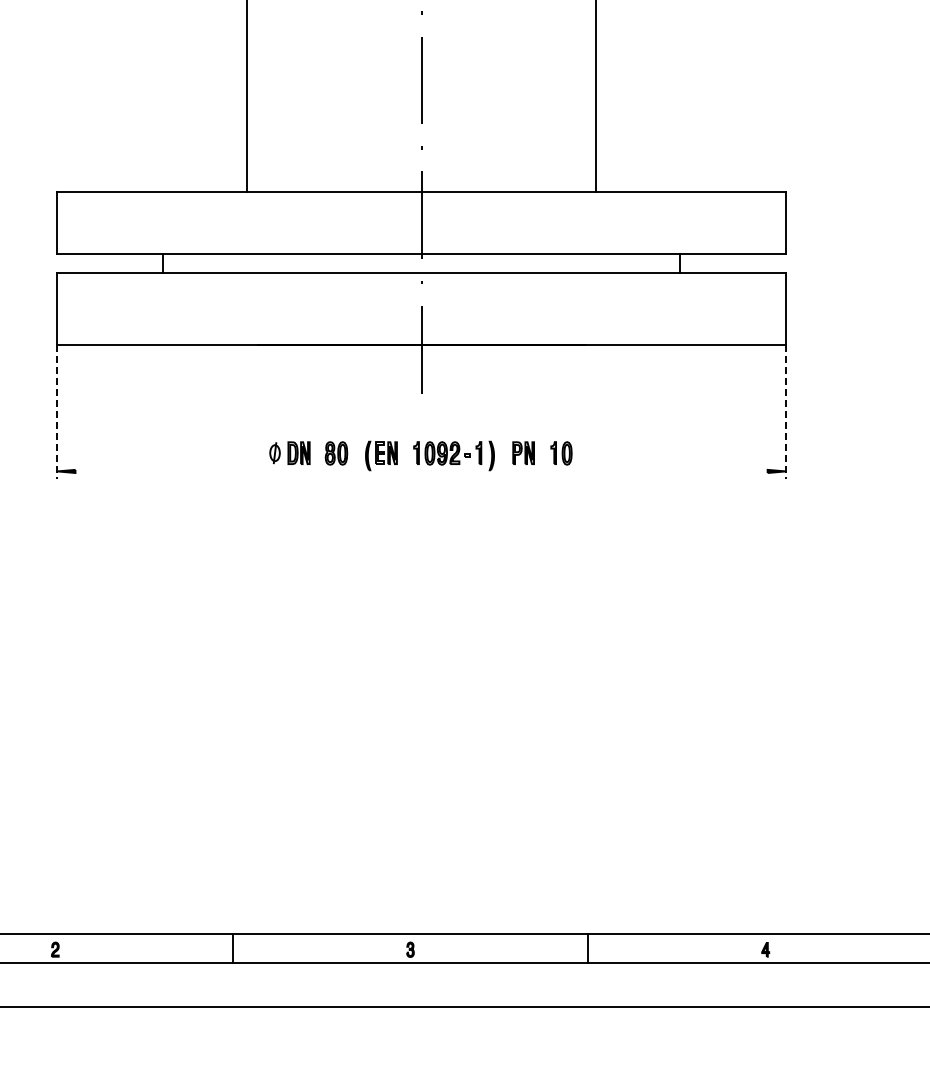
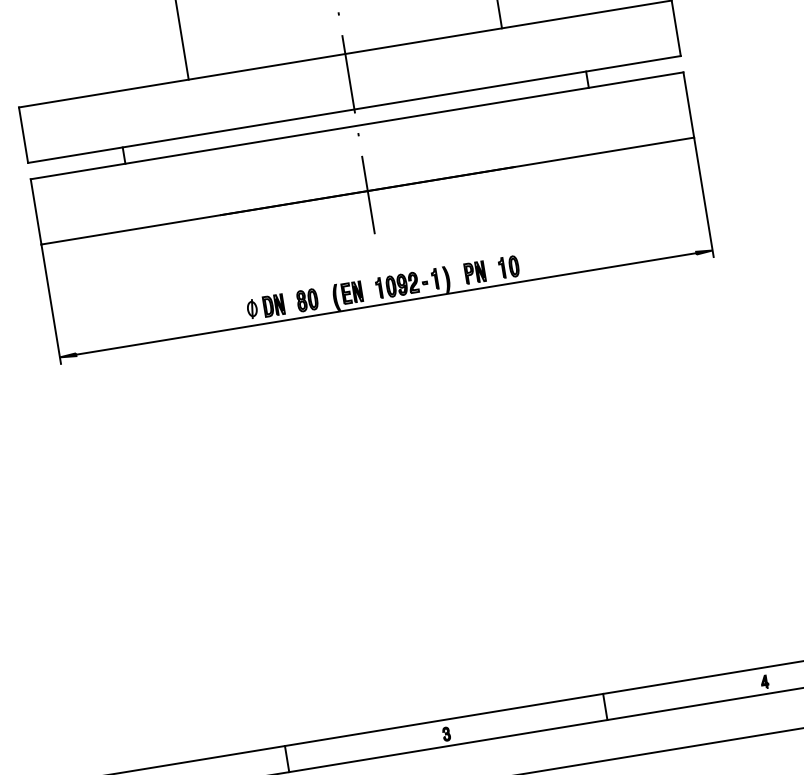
line: (57, 412) -> (51, 304), dashed -> solid
line: (785, 412) -> (703, 197), dashed -> solid
line: (421, 471) -> (386, 304), added

